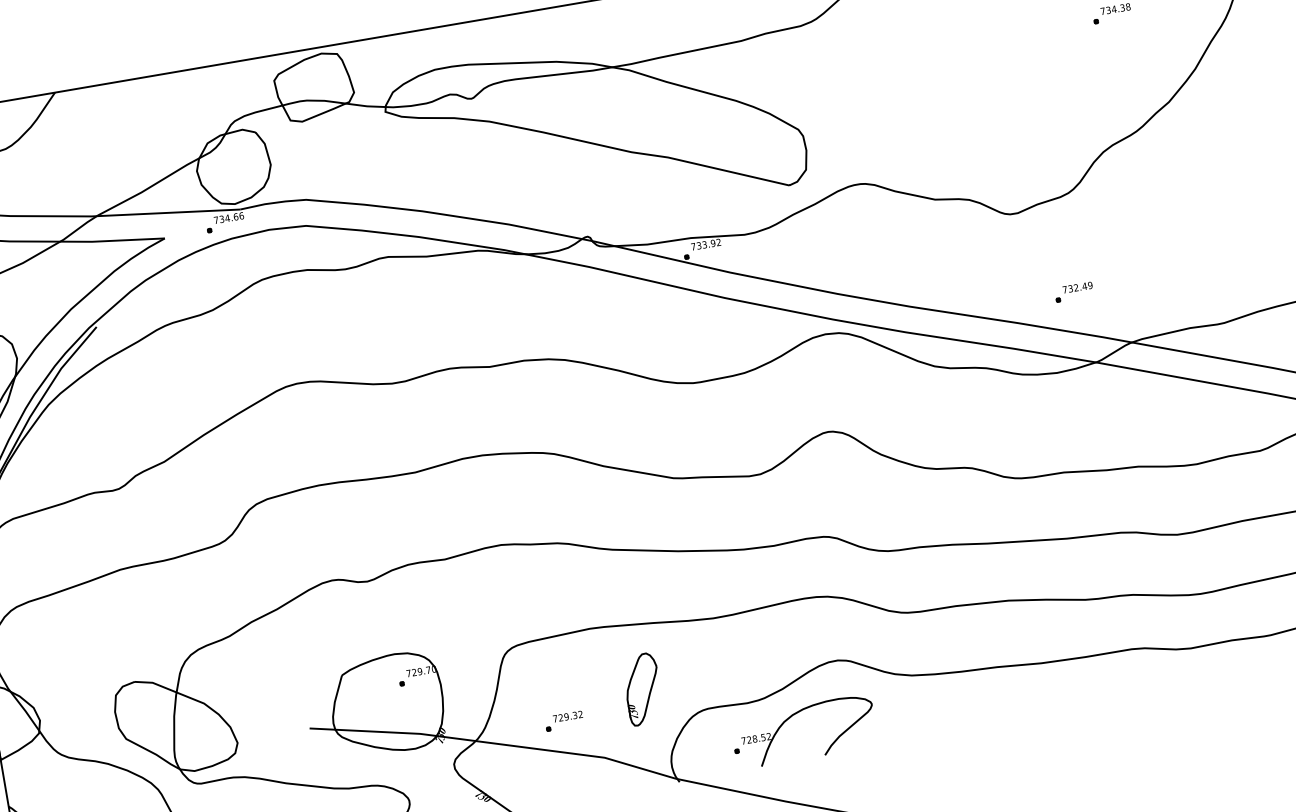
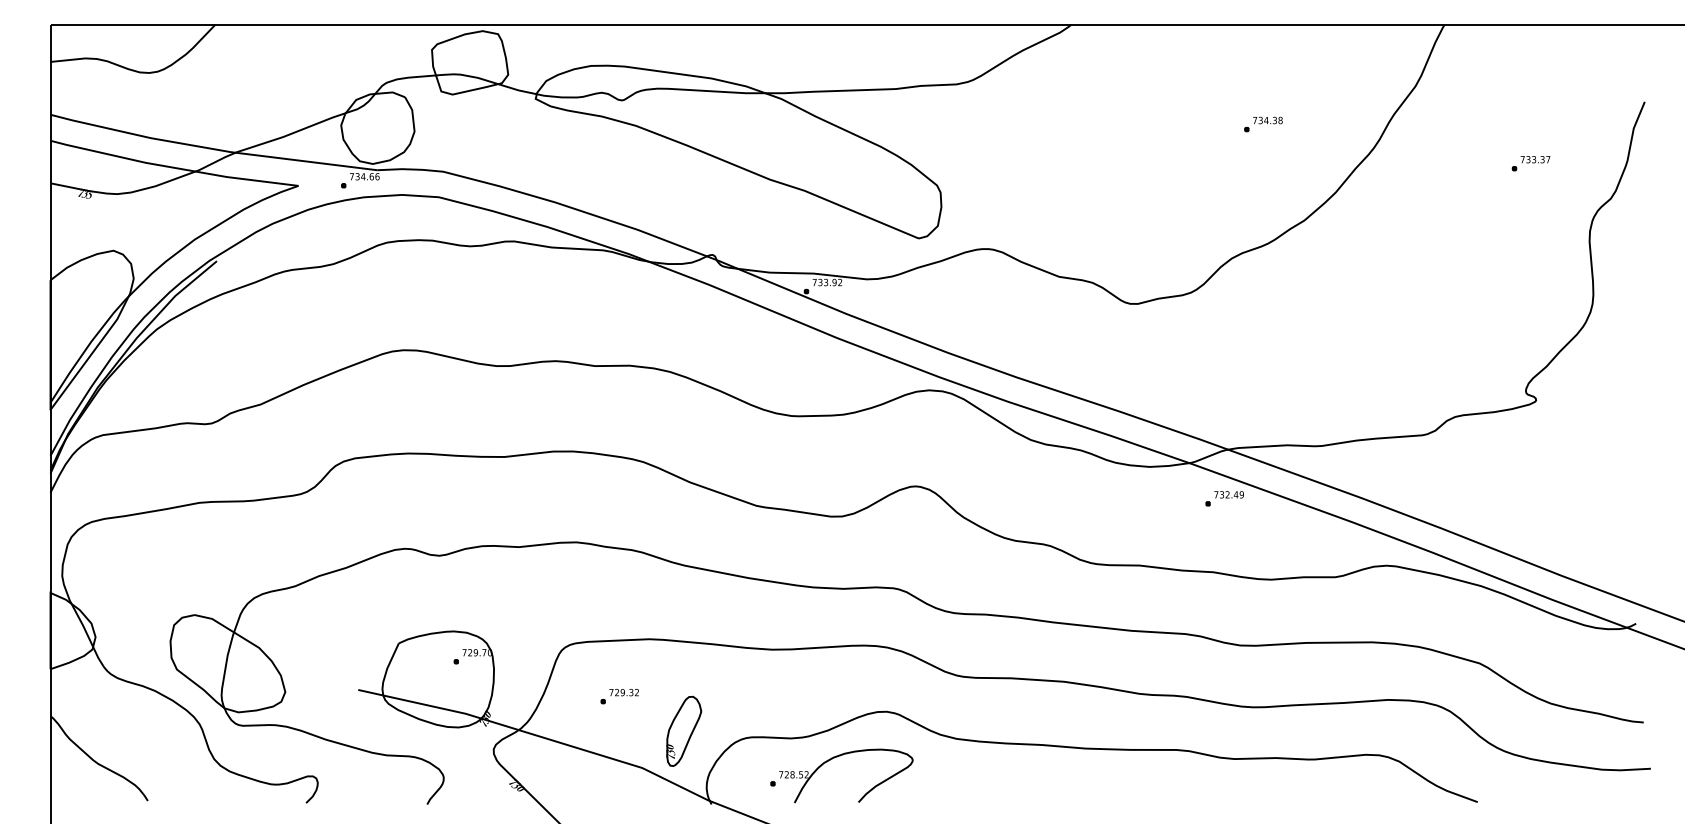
part: (1073, 292) -> (1224, 498), moved
part: (643, 688) -> (684, 730), moved
part: (563, 721) -> (619, 696), moved

